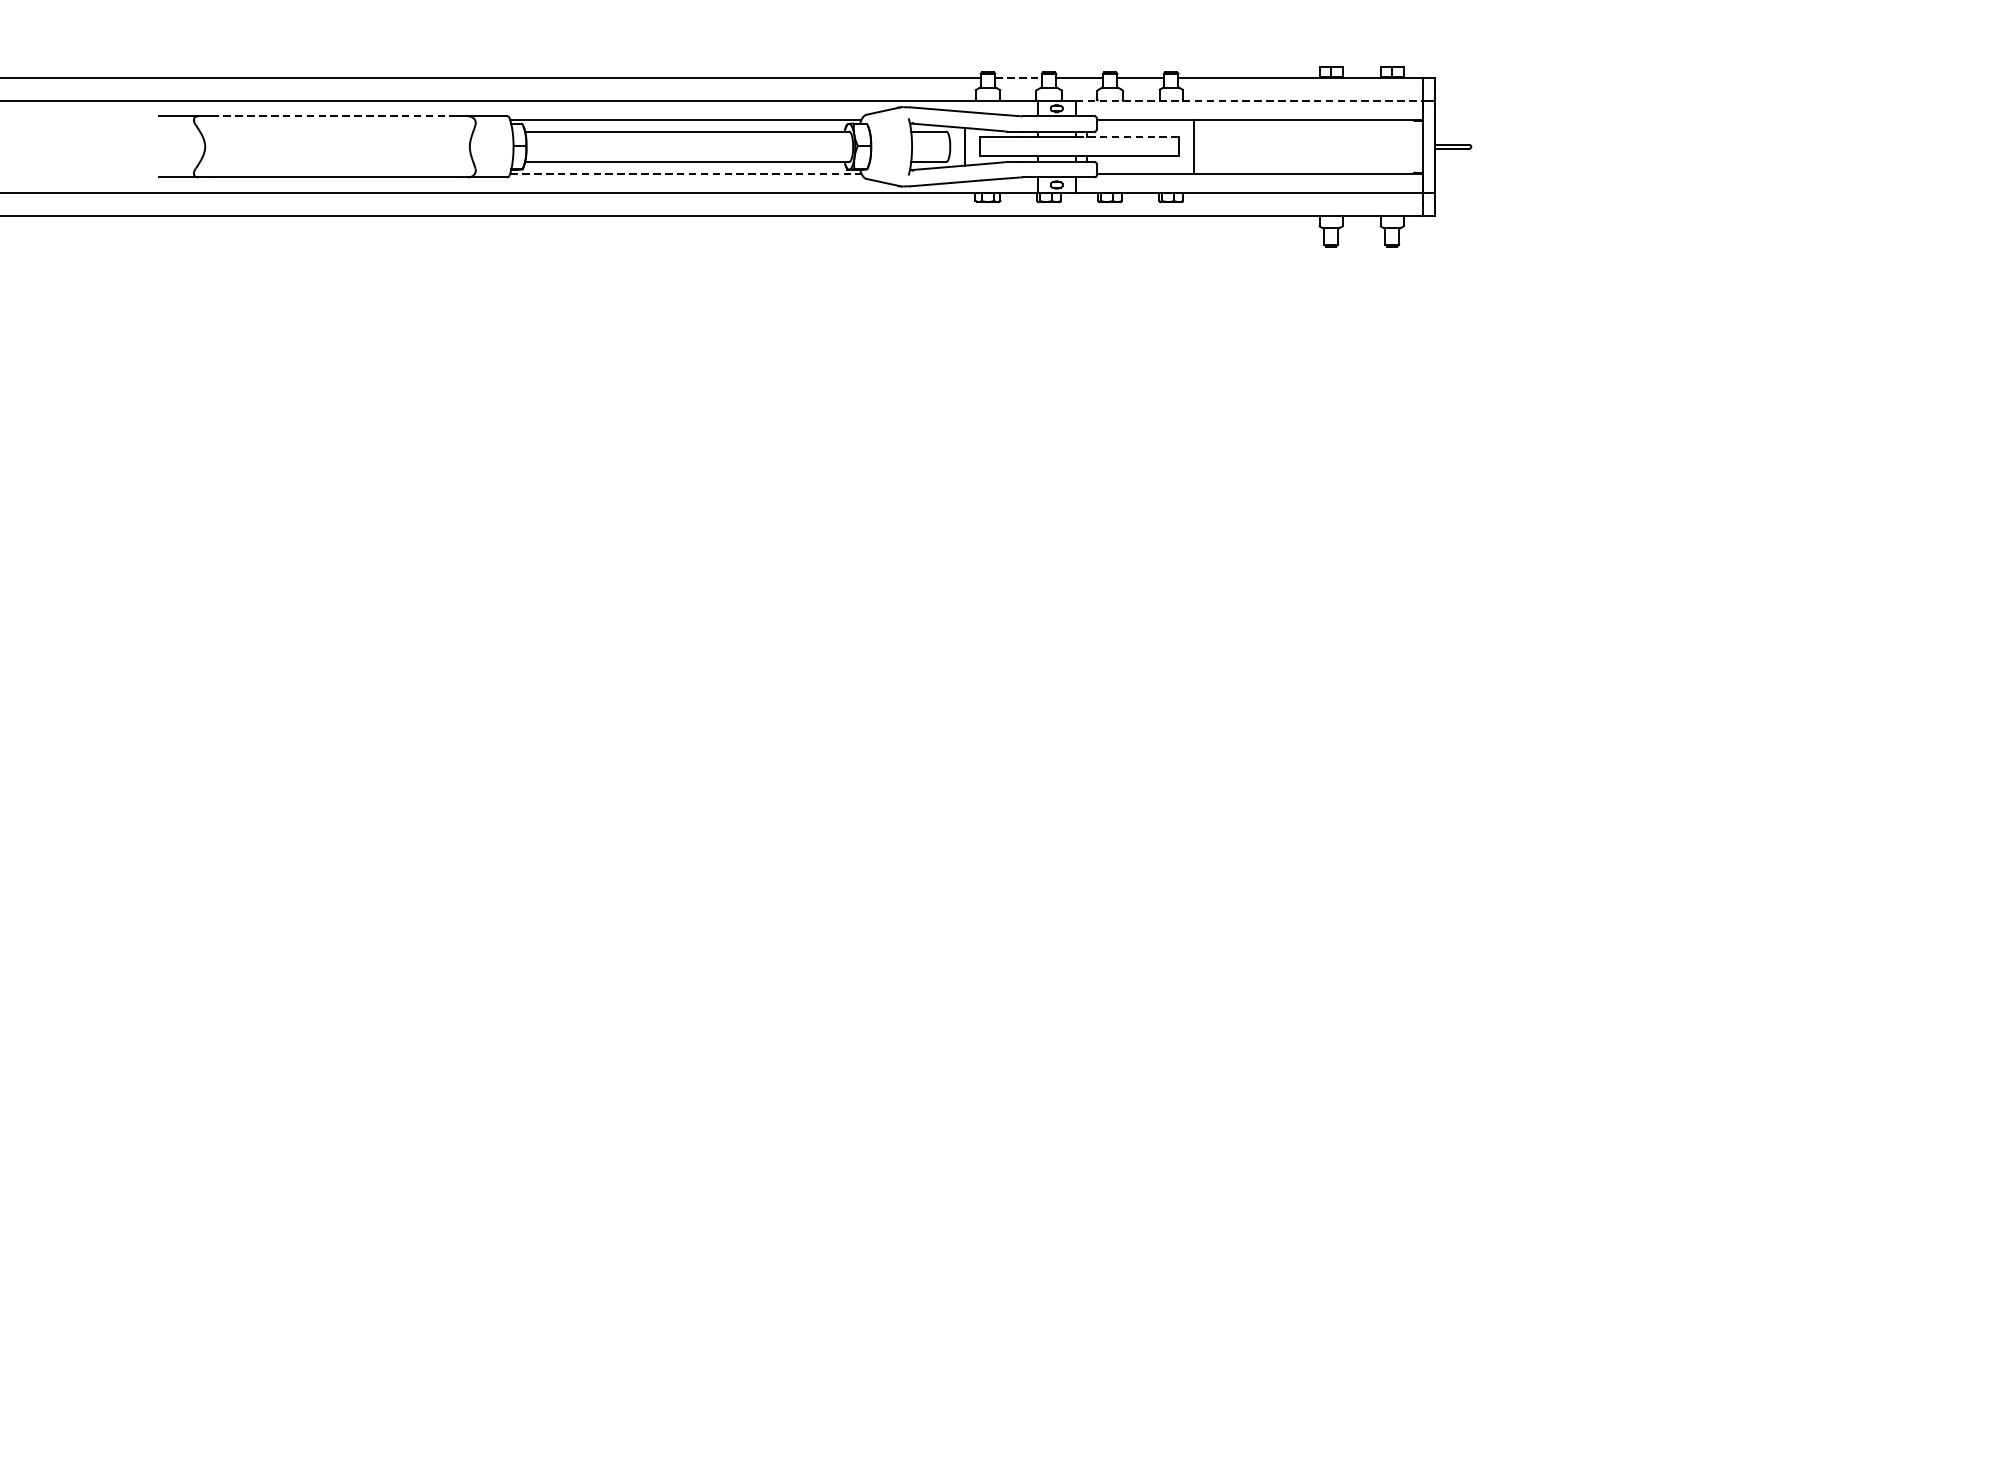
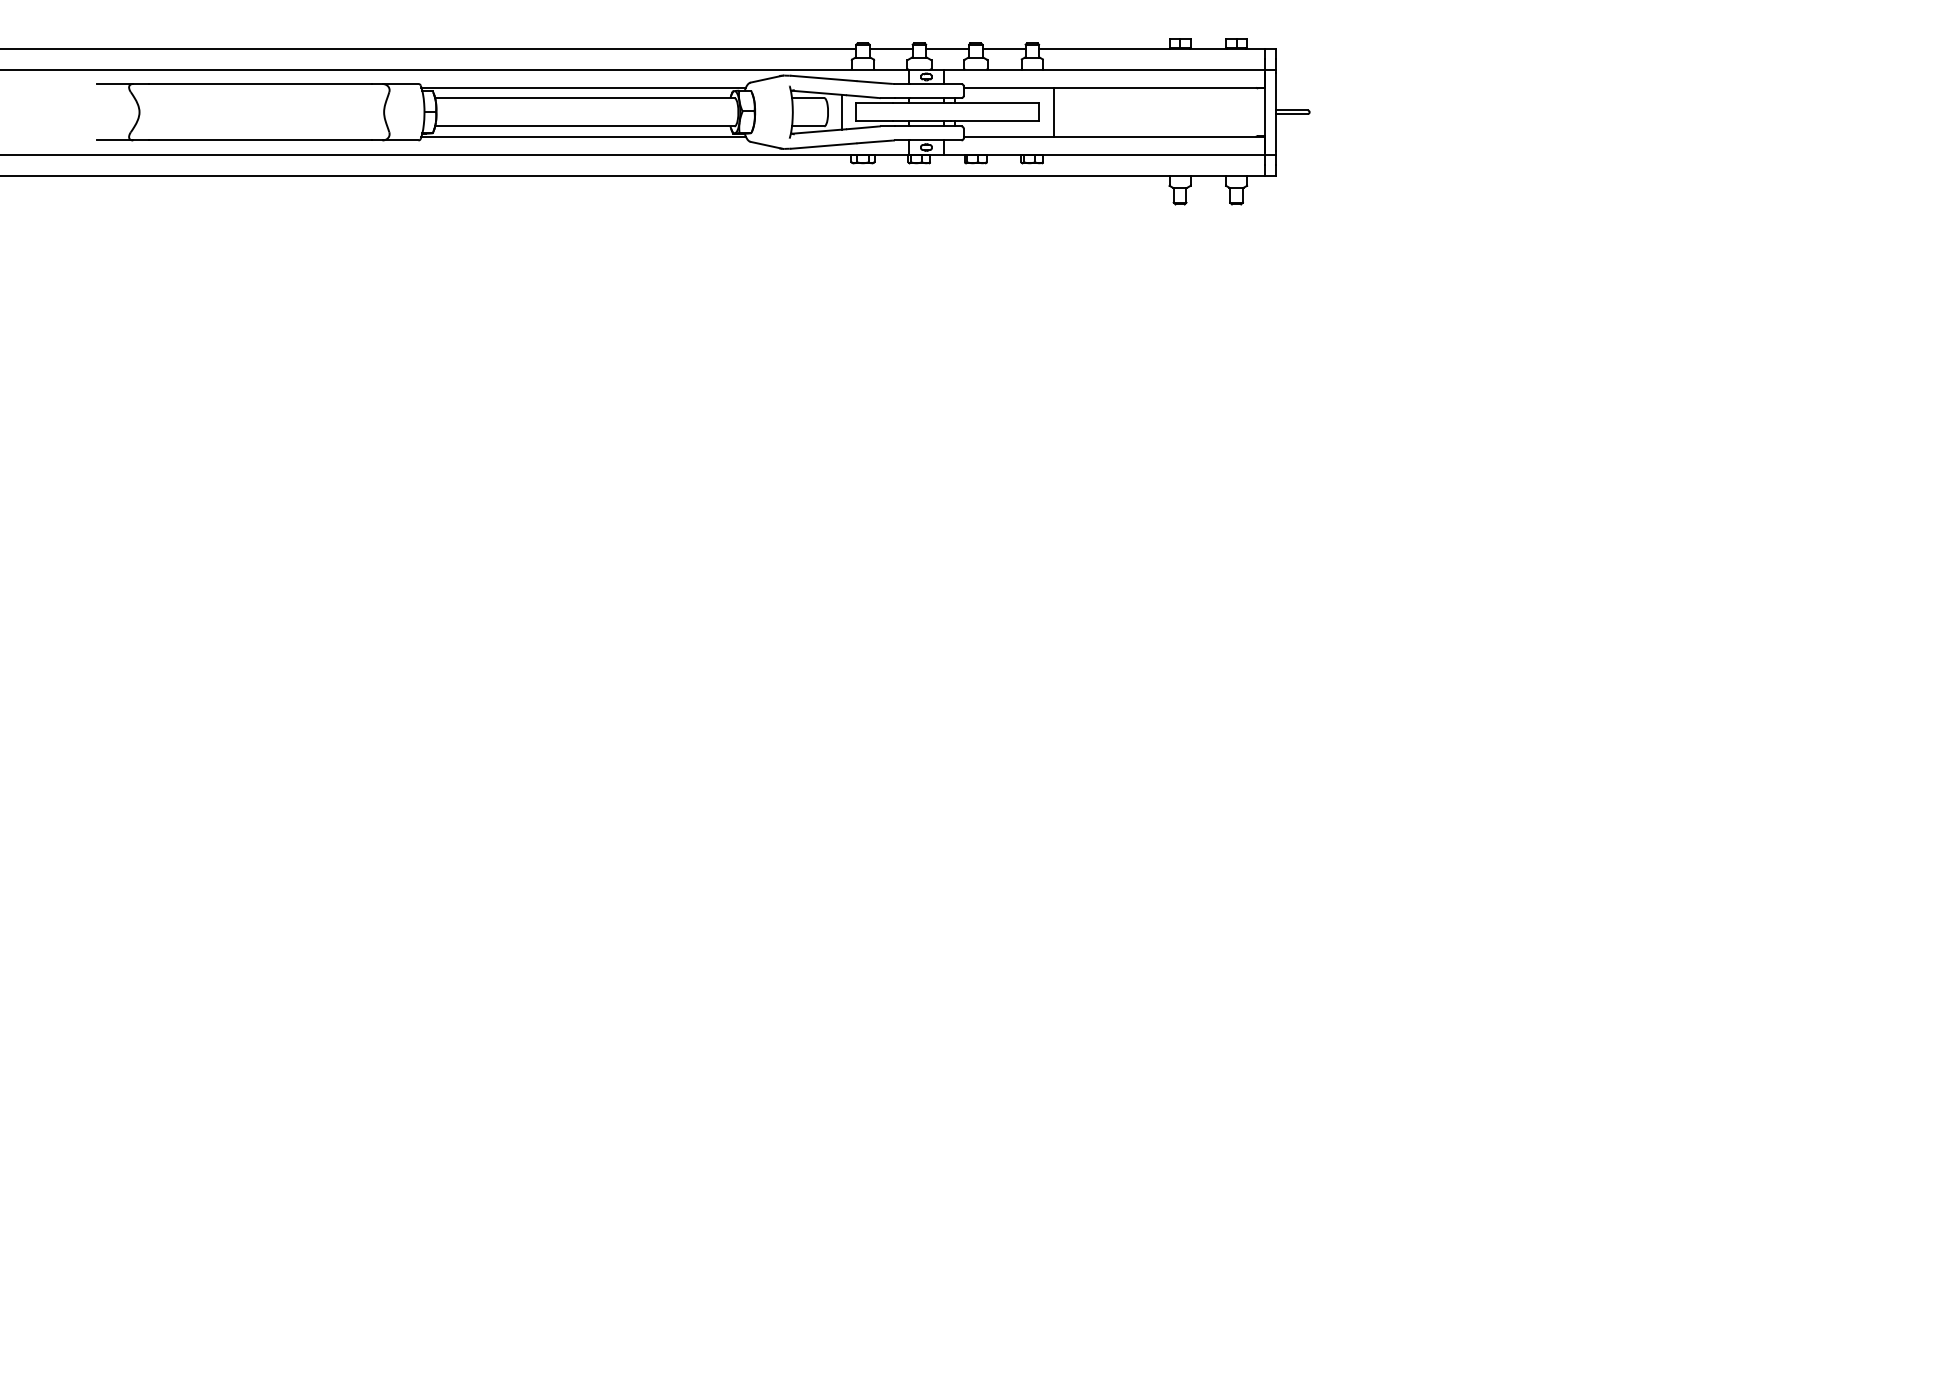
line: (1018, 77) -> (891, 48), dashed -> solid
line: (1249, 100) -> (1104, 69), dashed -> solid
line: (336, 116) -> (260, 84), dashed -> solid
line: (1130, 137) -> (994, 103), dashed -> solid
line: (686, 173) -> (584, 136), dashed -> solid

